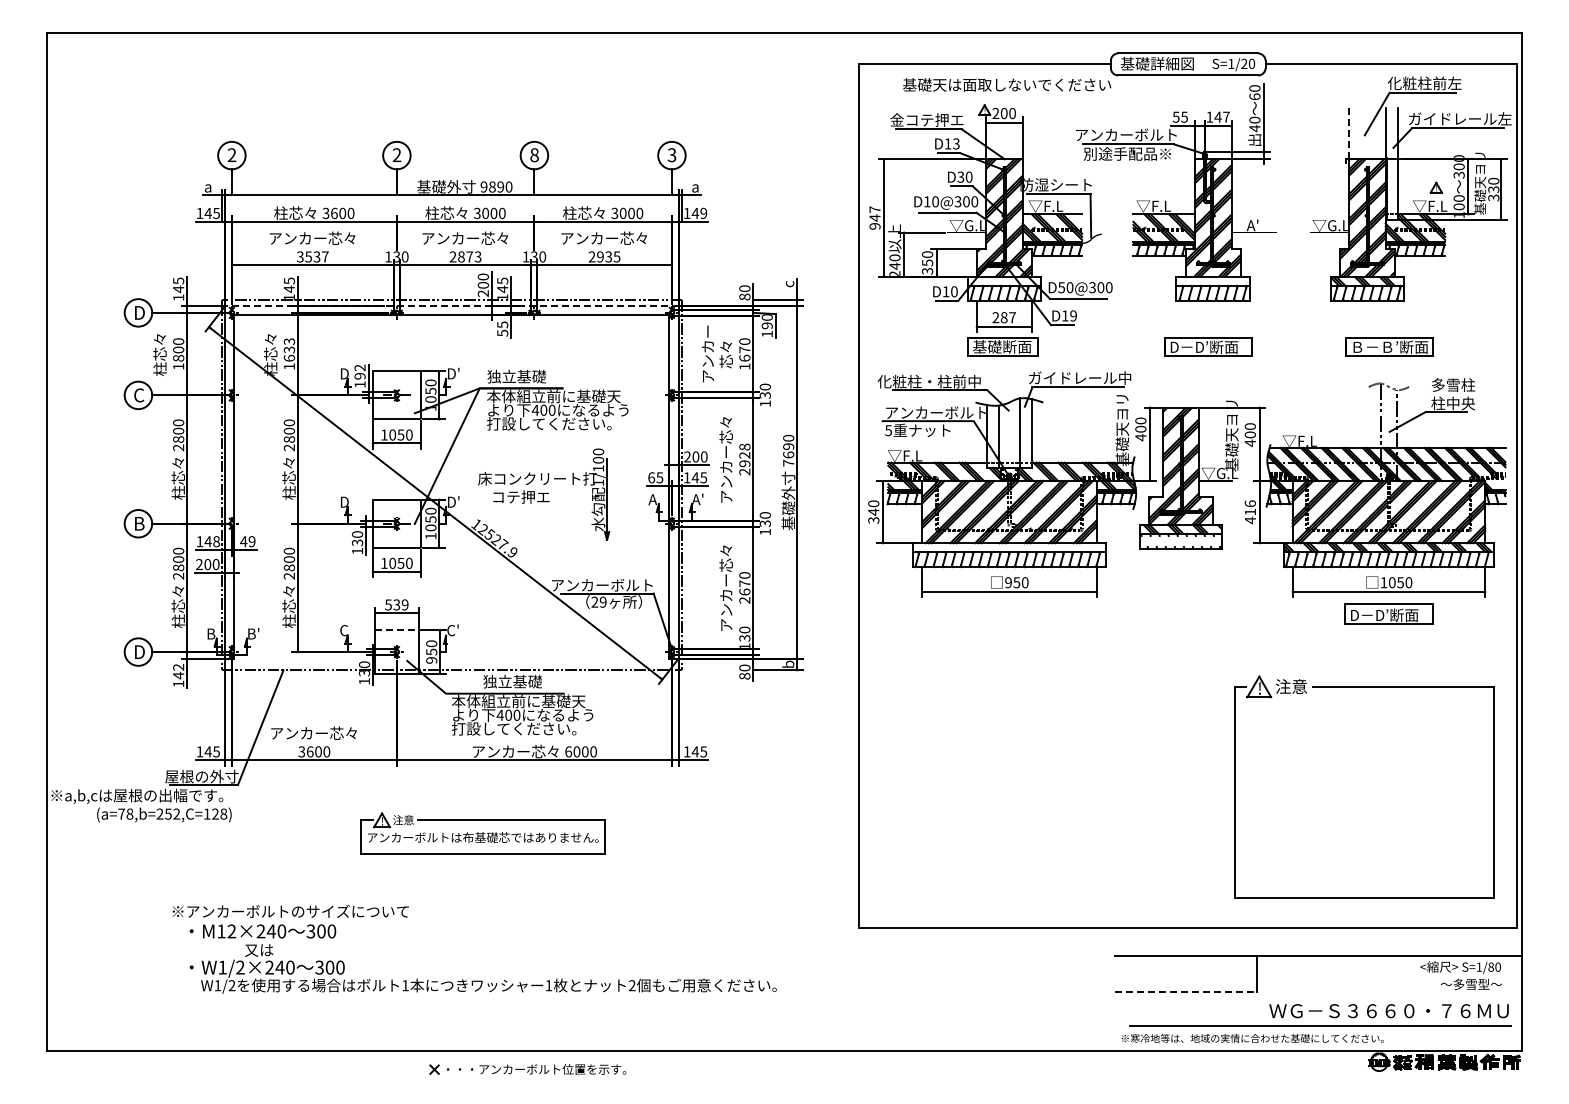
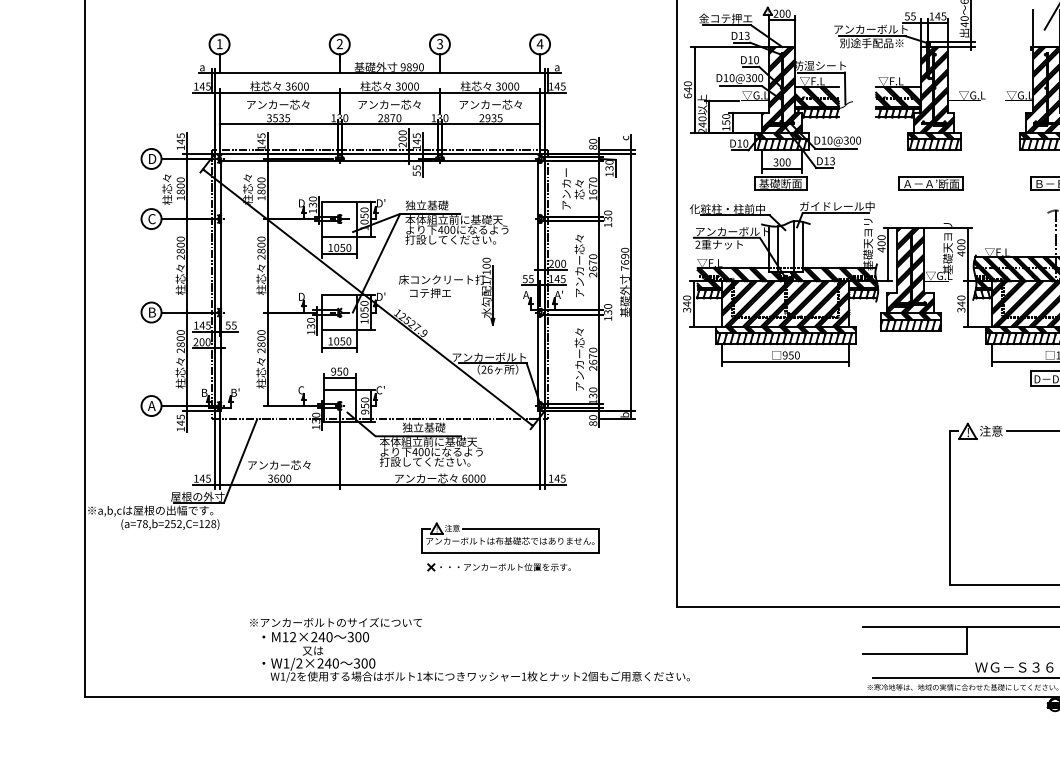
text: (1226, 116) -> (943, 15), 147 -> 145
line: (1349, 133) -> (1033, 28), dashed -> solid
text: (231, 154) -> (219, 43), 2 -> 1
text: (534, 154) -> (439, 43), 8 -> 3
text: (671, 155) -> (539, 44), 3 -> 4
text: (960, 176) -> (750, 59), D30 -> D10
text: (703, 212) -> (563, 85), 149 -> 145
text: (874, 217) -> (687, 89), 947 -> 640
text: (1264, 225) -> (971, 95), A' -> ▽G.L
text: (324, 256) -> (287, 117), 3537 -> 3535
text: (477, 256) -> (398, 117), 2873 -> 2870
text: (927, 271) -> (726, 128), 350 -> 150
hatch: (999, 280) -> (778, 135), added
hatch: (1208, 280) -> (930, 135), added
text: (1061, 287) -> (823, 140), D50@300 -> D10@300
line: (451, 306) -> (379, 154), dashed -> solid
text: (1073, 315) -> (832, 160), D19 -> D13
text: (1003, 317) -> (781, 162), 287 -> 300
text: (767, 325) -> (609, 168), 190 -> 130
text: (1208, 346) -> (930, 183), D－D’断面 -> Ａ－Ａ’断面
text: (288, 349) -> (260, 185), 1633 -> 1800
text: (359, 371) -> (312, 201), 192 -> 130
text: (888, 430) -> (697, 244), 5 -> 2
text: (744, 455) -> (592, 262), 2928 -> 2670
text: (651, 477) -> (525, 278), 65 -> 55
text: (1250, 512) -> (961, 304), 416 -> 340
text: (216, 541) -> (208, 325), 148 -> 145
text: (247, 541) -> (230, 325), 49 -> 55
hatch: (1180, 541) -> (910, 325), added
hatch: (1009, 547) -> (785, 329), added
text: (602, 601) -> (489, 369), 29 -> 26
text: (396, 604) -> (339, 371), 539 -> 950
line: (396, 630) -> (339, 390), dashed -> solid
text: (138, 651) -> (151, 405), D -> A
text: (178, 667) -> (180, 417), 142 -> 145
part: (482, 833) -> (509, 538), moved
text: (474, 948) -> (469, 649), moved
line: (1186, 992) -> (914, 653), dashed -> solid
part: (527, 1069) -> (498, 567), moved

